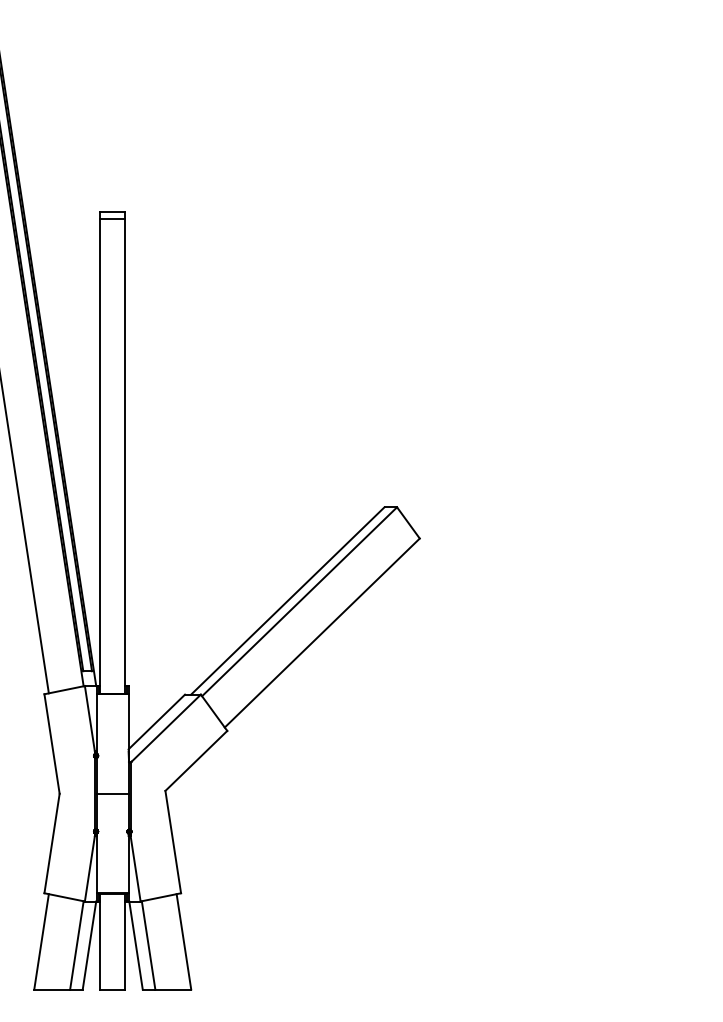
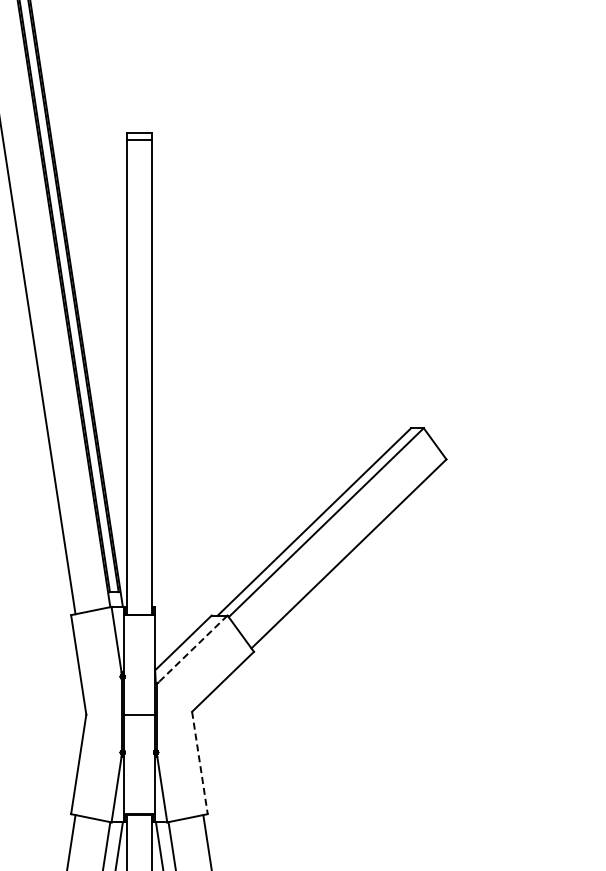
line: (165, 728) -> (192, 649), solid -> dashed
line: (173, 842) -> (200, 763), solid -> dashed

